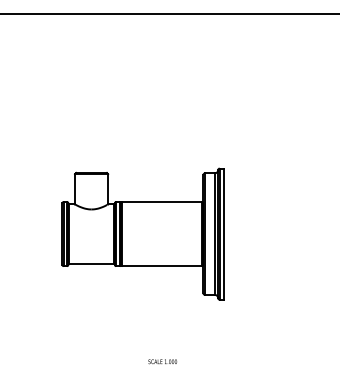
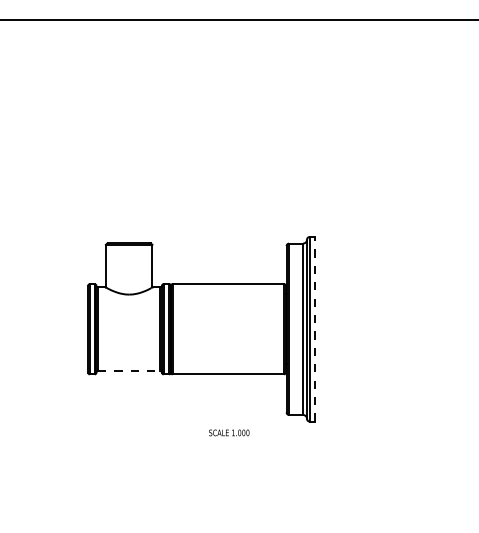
line: (224, 233) -> (315, 328), solid -> dashed
line: (91, 264) -> (129, 371), solid -> dashed
text: (162, 361) -> (229, 432), moved

